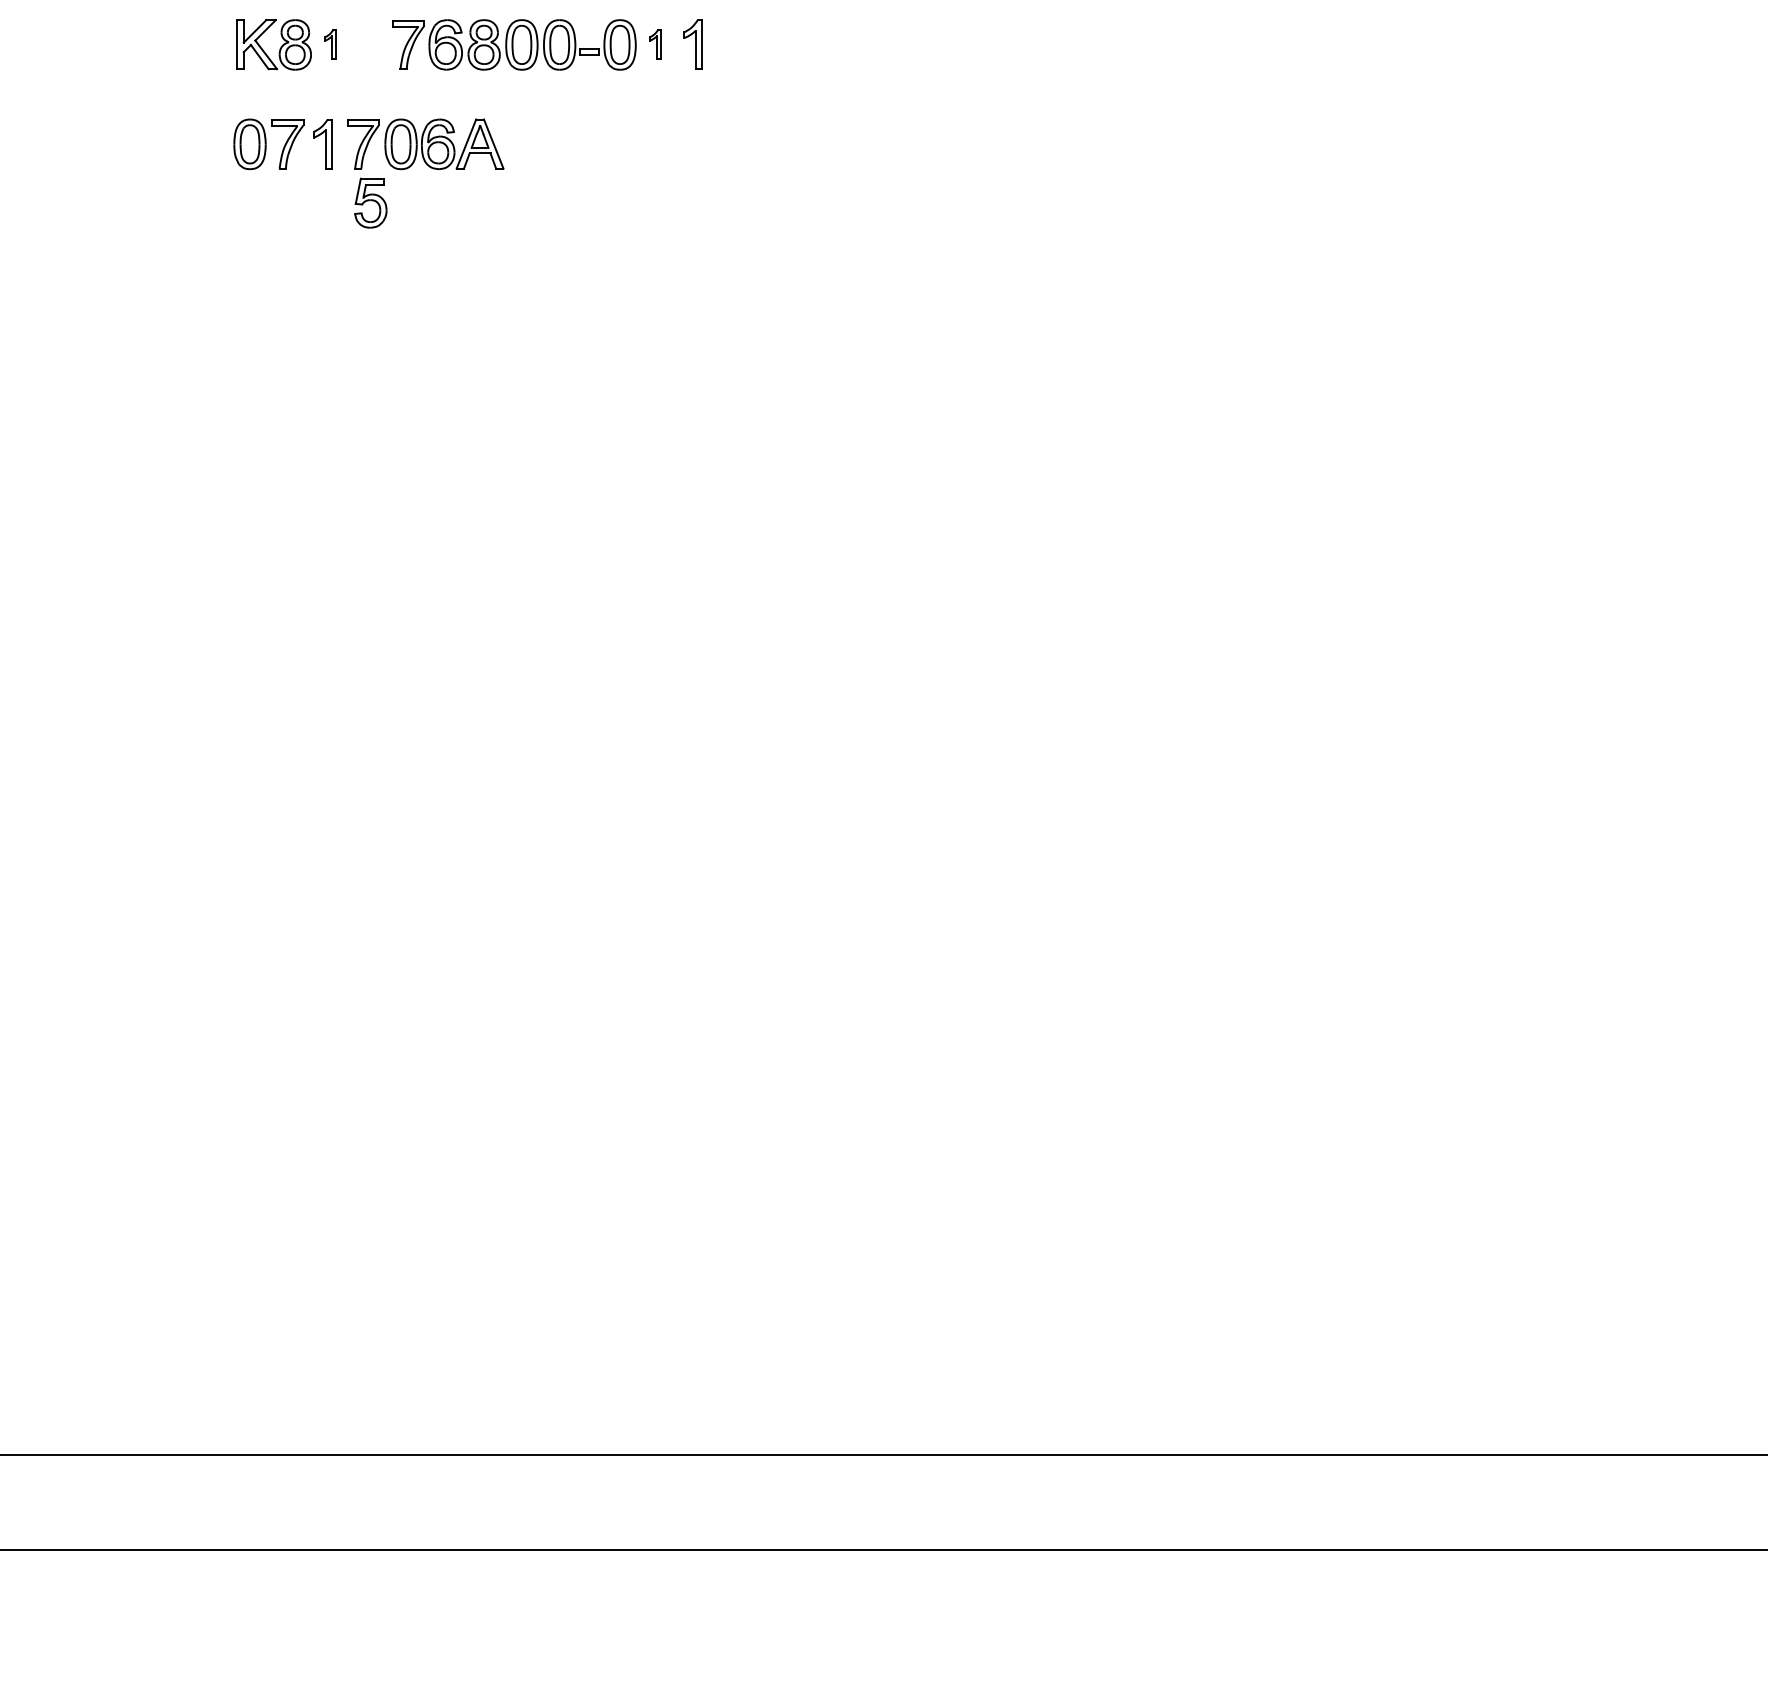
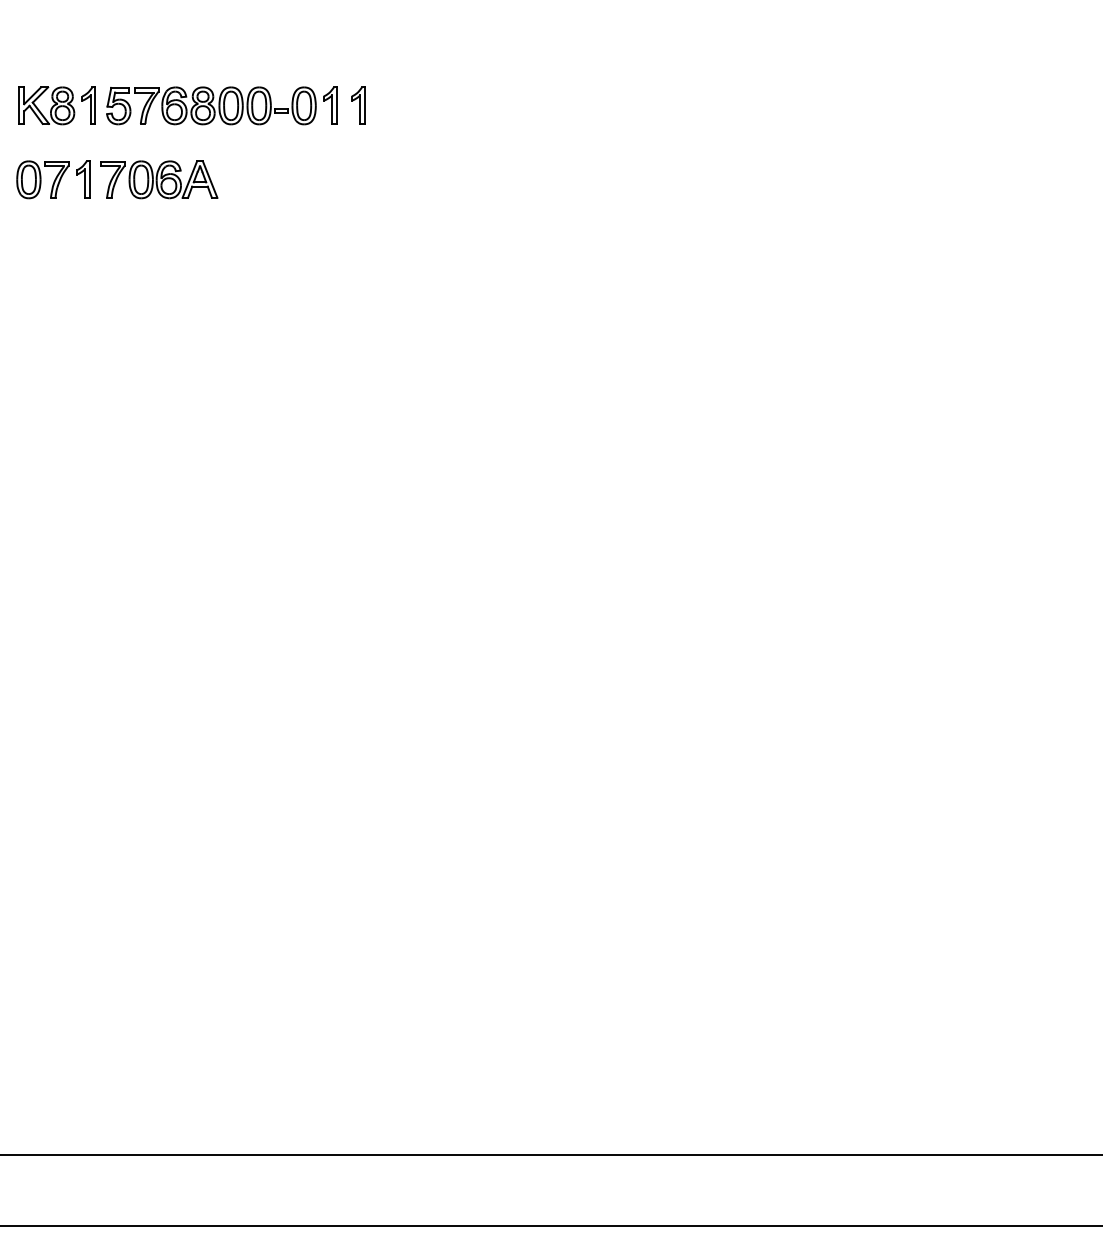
part: (330, 44) -> (88, 105), size x1.67
part: (655, 44) -> (330, 105), size x1.67
part: (370, 202) -> (118, 105), moved

